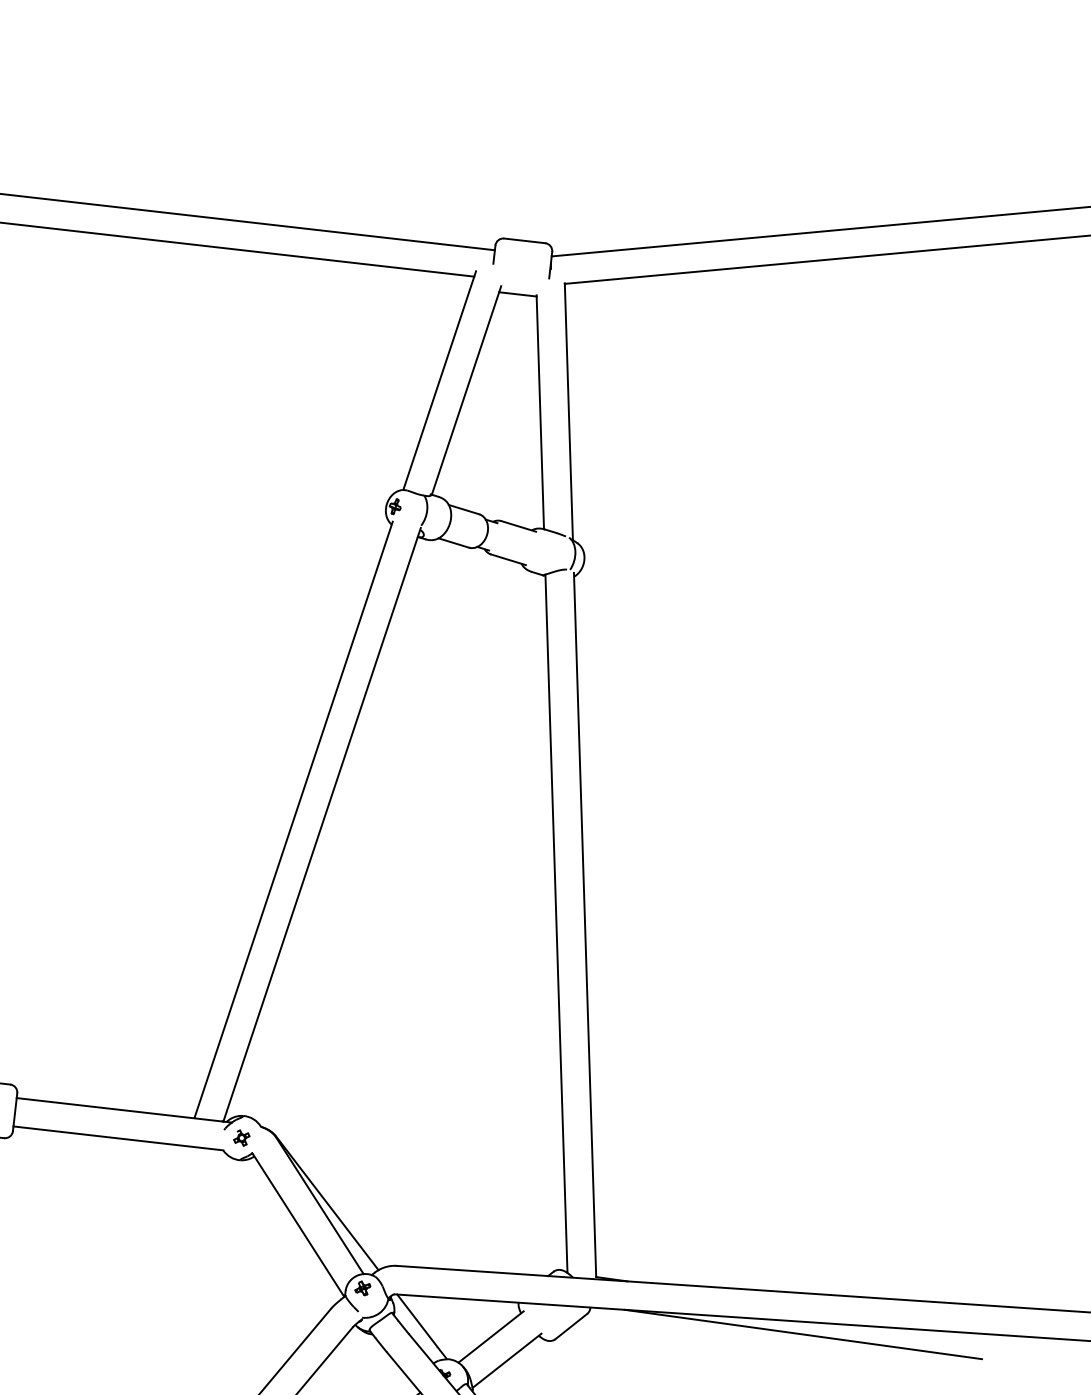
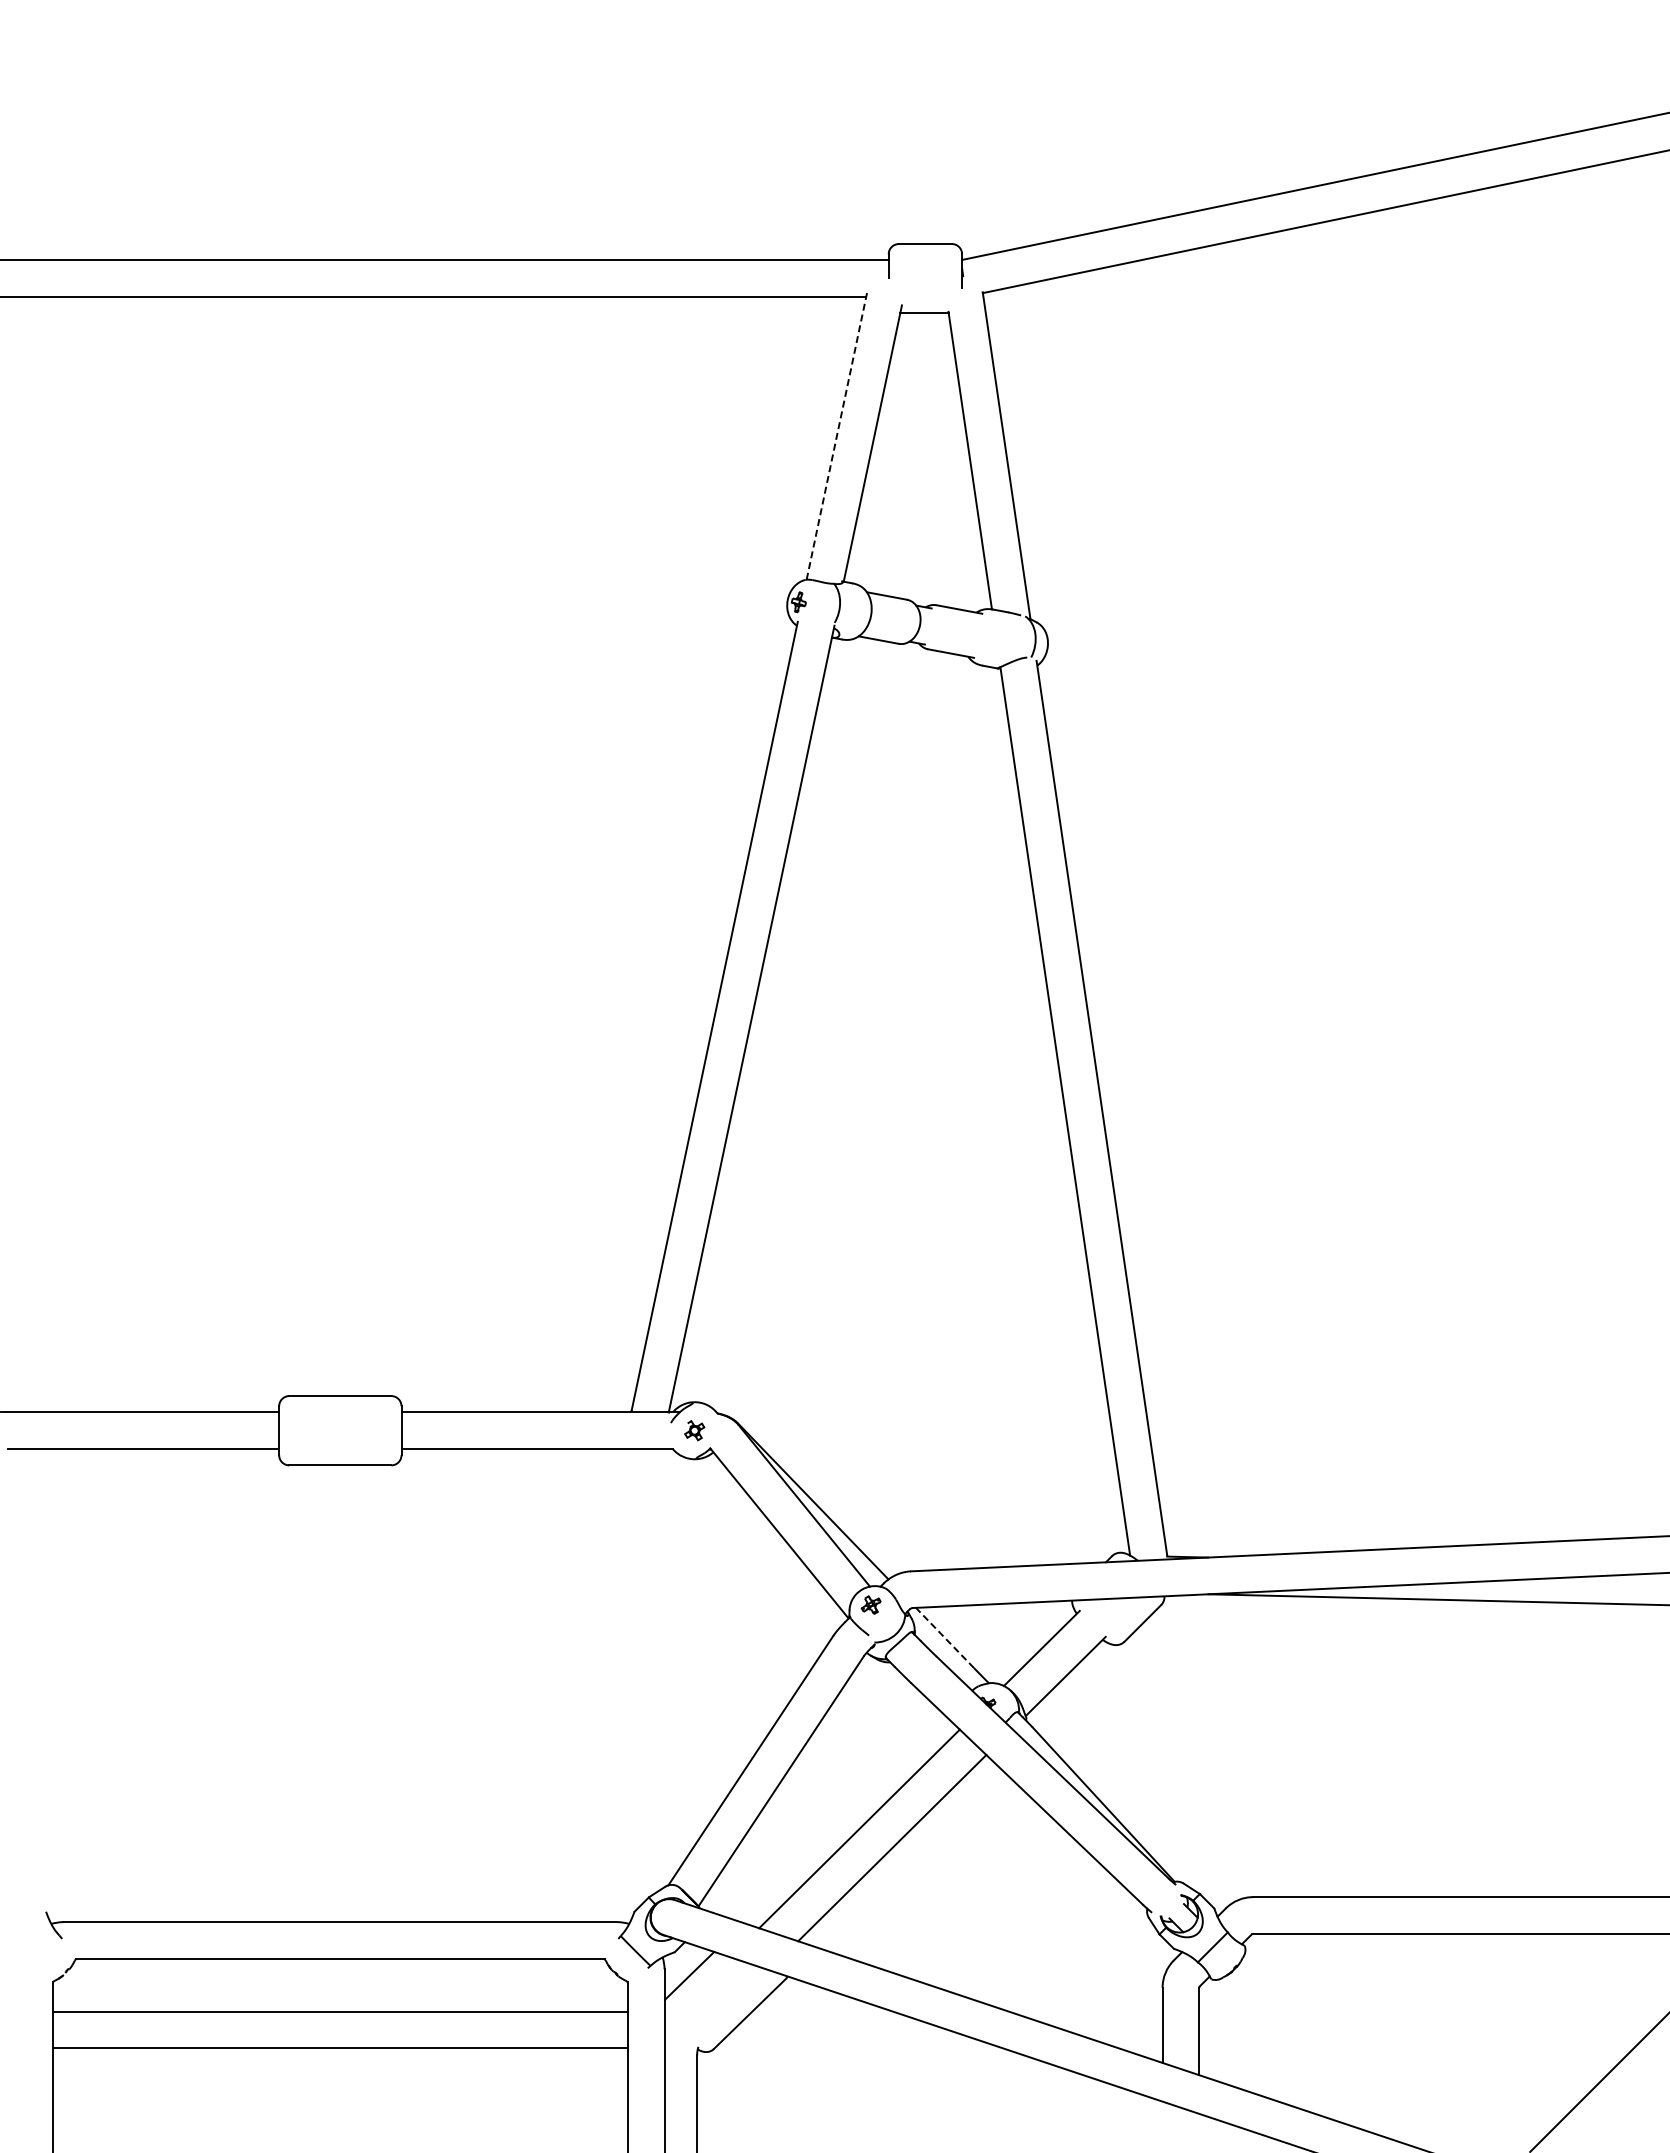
line: (439, 380) -> (837, 434), solid -> dashed
line: (416, 1319) -> (944, 1637), solid -> dashed

